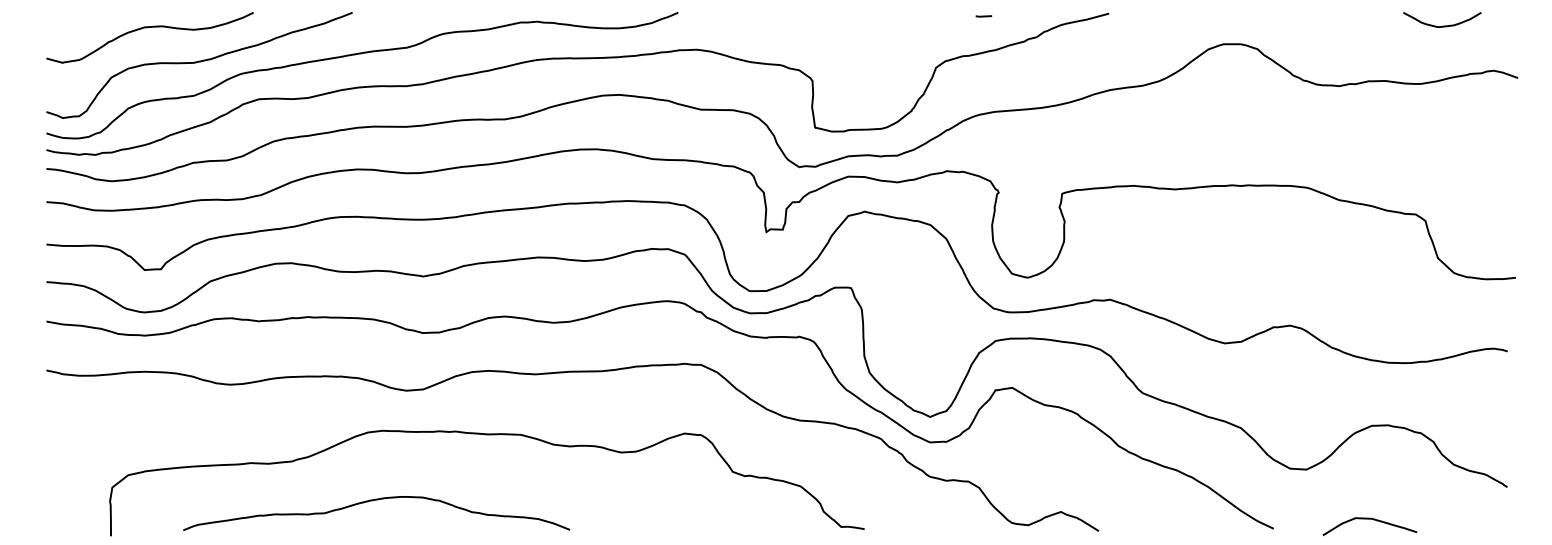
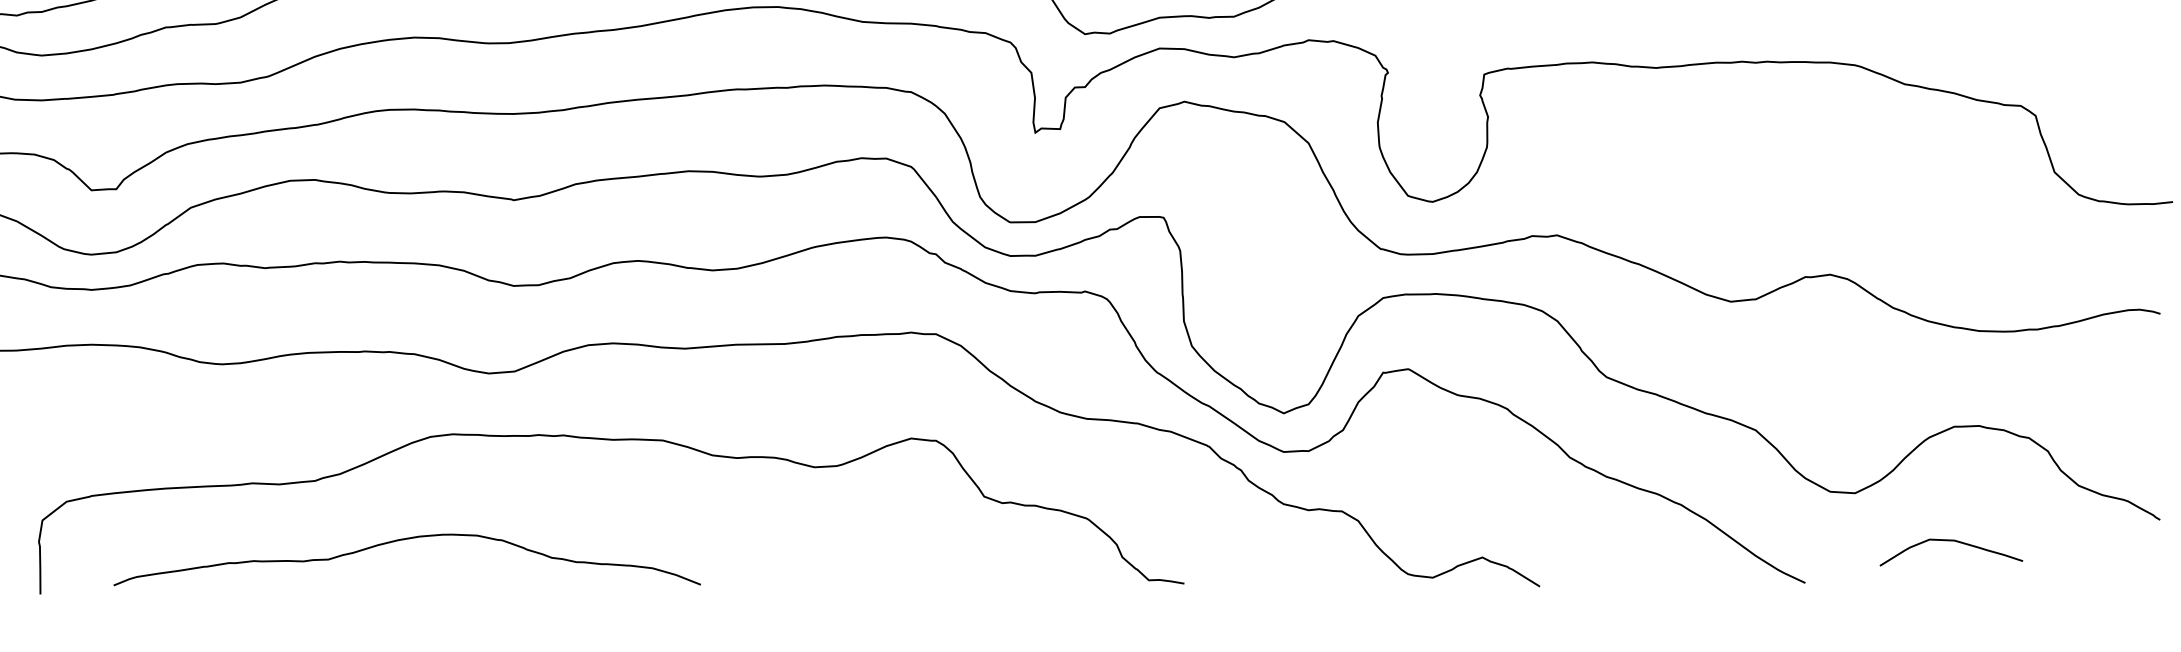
curve: (372, 501) -> (400, 541), moved
curve: (1369, 519) -> (1950, 541), moved

